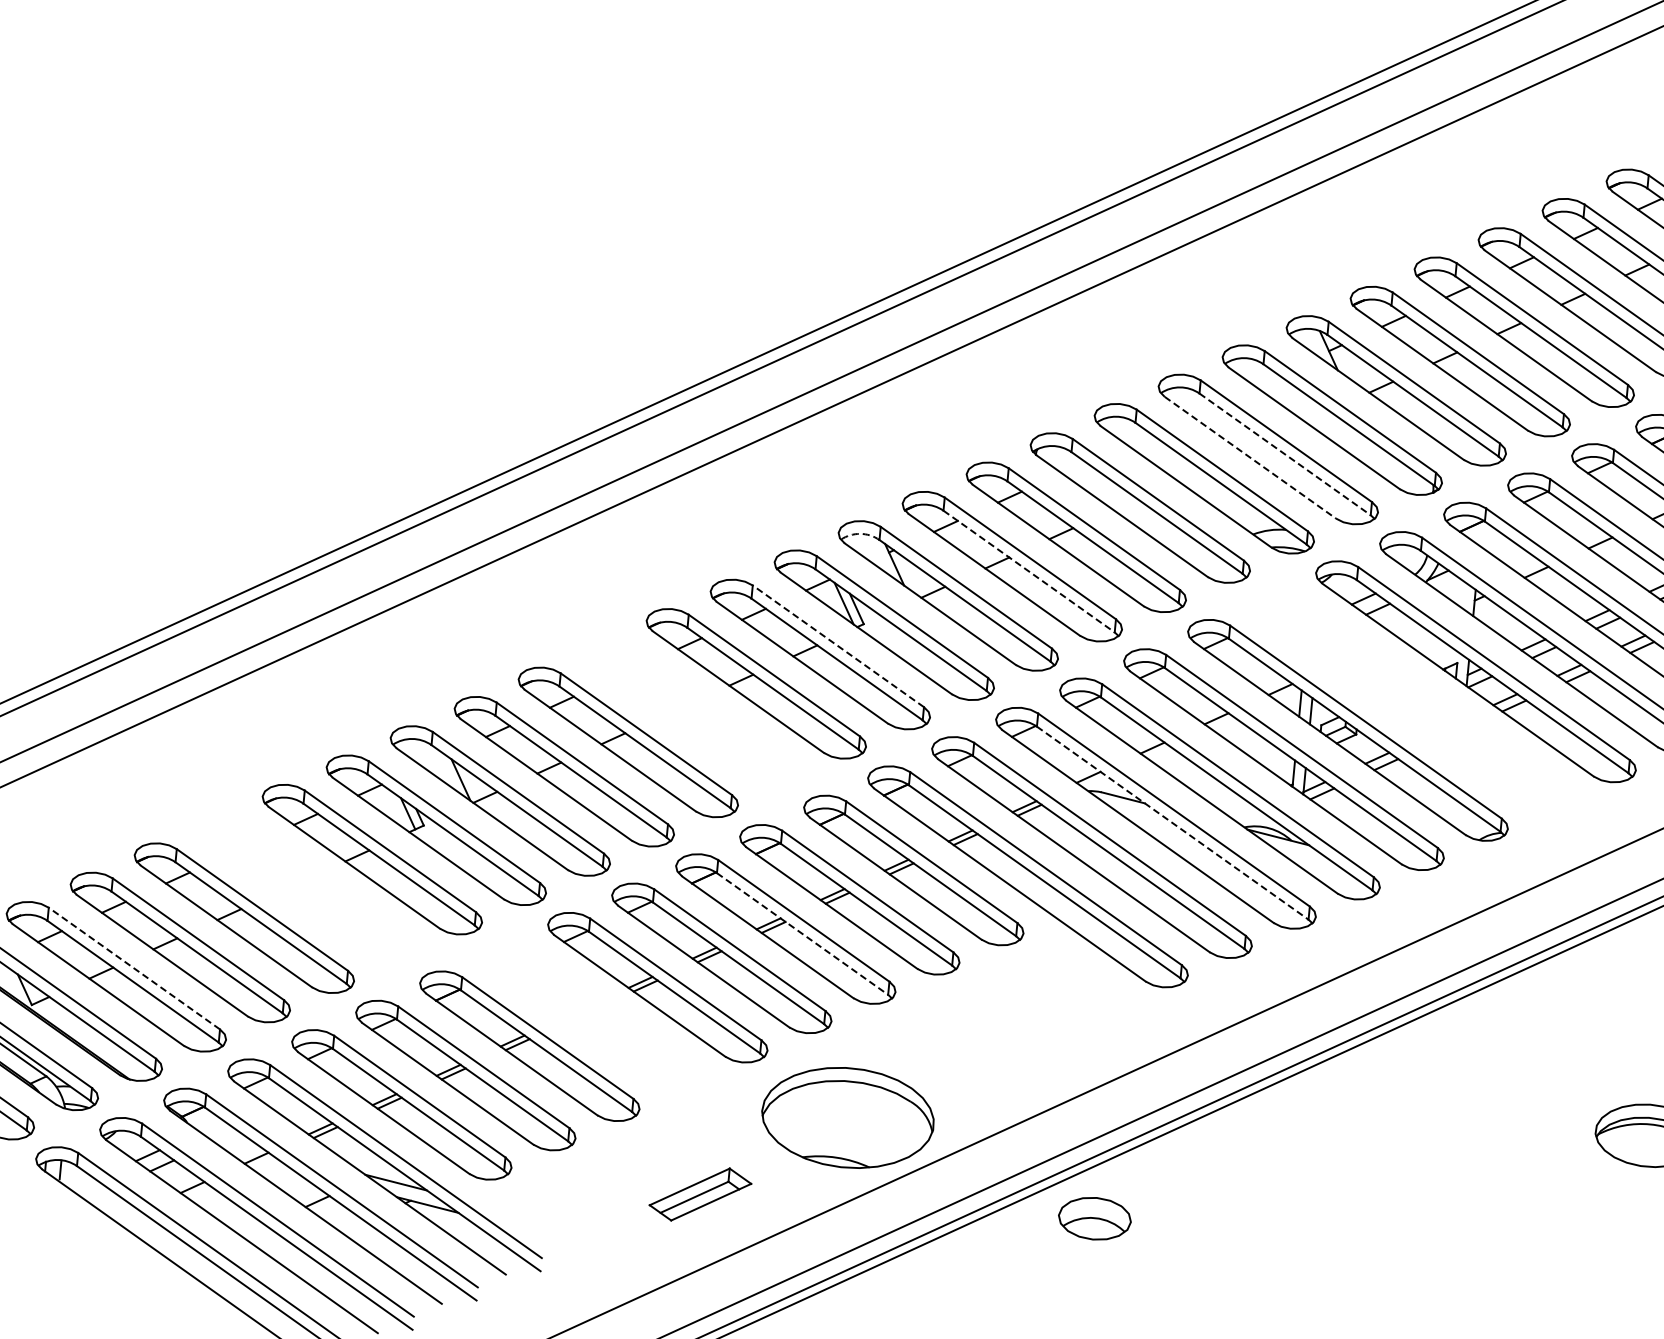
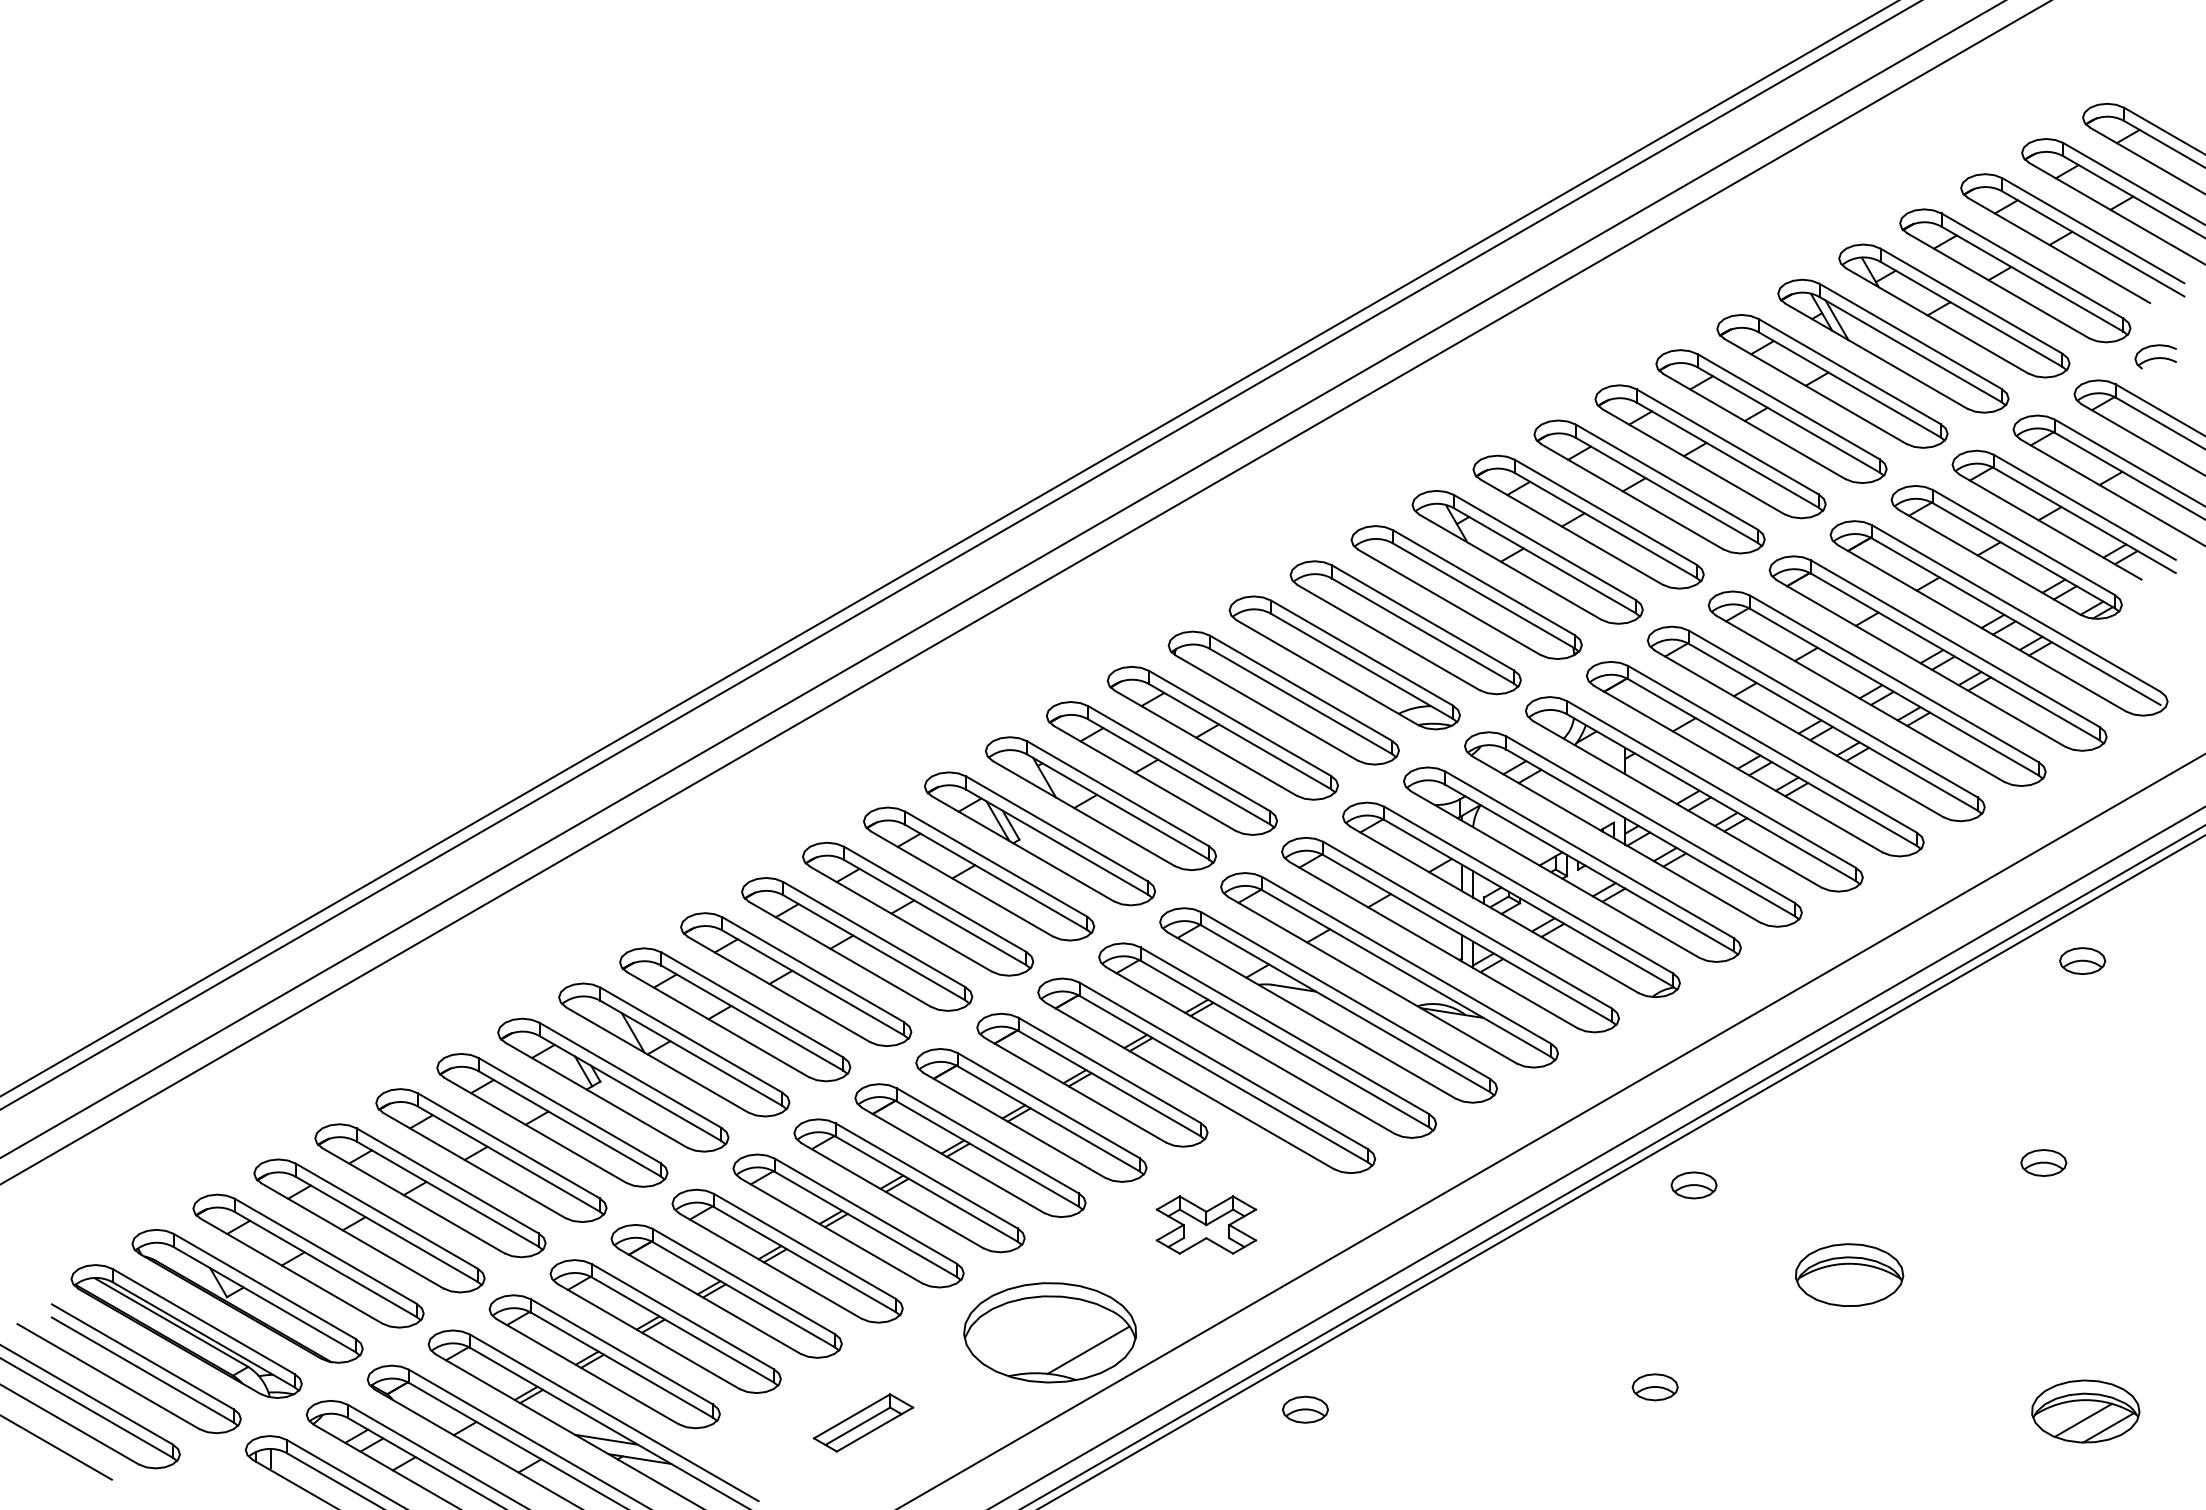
line: (1285, 454) -> (1423, 631), dashed -> solid
line: (1251, 457) -> (1389, 637), dashed -> solid
arc: (860, 534) -> (1007, 750), dashed -> solid
line: (1029, 572) -> (1179, 772), dashed -> solid
line: (837, 645) -> (995, 863), dashed -> solid
part: (1412, 700) -> (1572, 864), added
part: (692, 713) -> (857, 944), added
line: (1172, 822) -> (1345, 1008), dashed -> solid
part: (308, 888) -> (491, 1155), added
line: (803, 934) -> (988, 1154), dashed -> solid
line: (134, 968) -> (325, 1251), dashed -> solid
part: (593, 1016) -> (787, 1255), added
part: (1013, 1024) -> (1206, 1224), added
part: (1502, 1031) -> (1693, 1185), added
line: (884, 1138) -> (1088, 1349), added
part: (700, 1194) -> (863, 1422), moved
part: (1094, 1218) -> (1305, 1409), size x0.62
part: (1444, 1229) -> (1654, 1387), added

